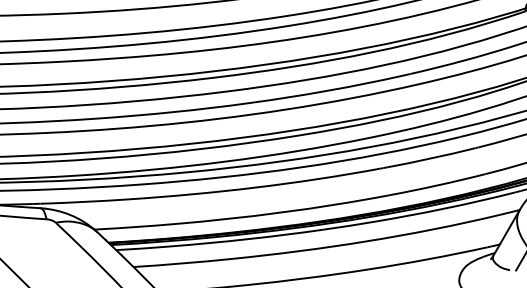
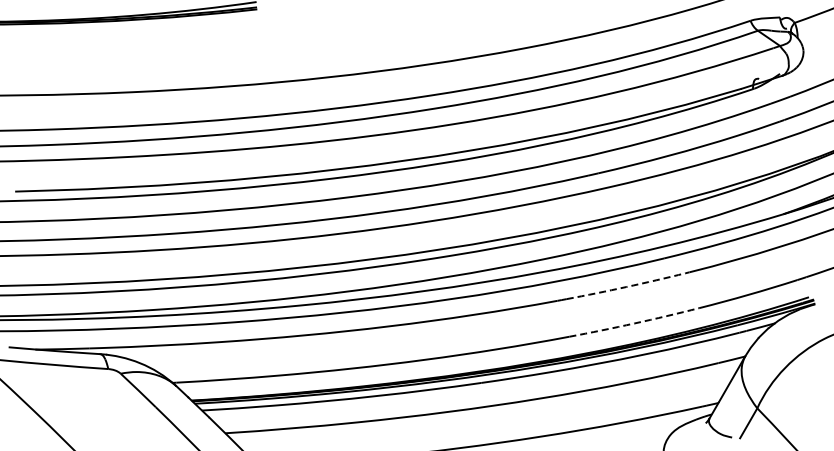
arc: (431, 158) -> (626, 287), solid -> dashed
arc: (437, 185) -> (634, 323), solid -> dashed

